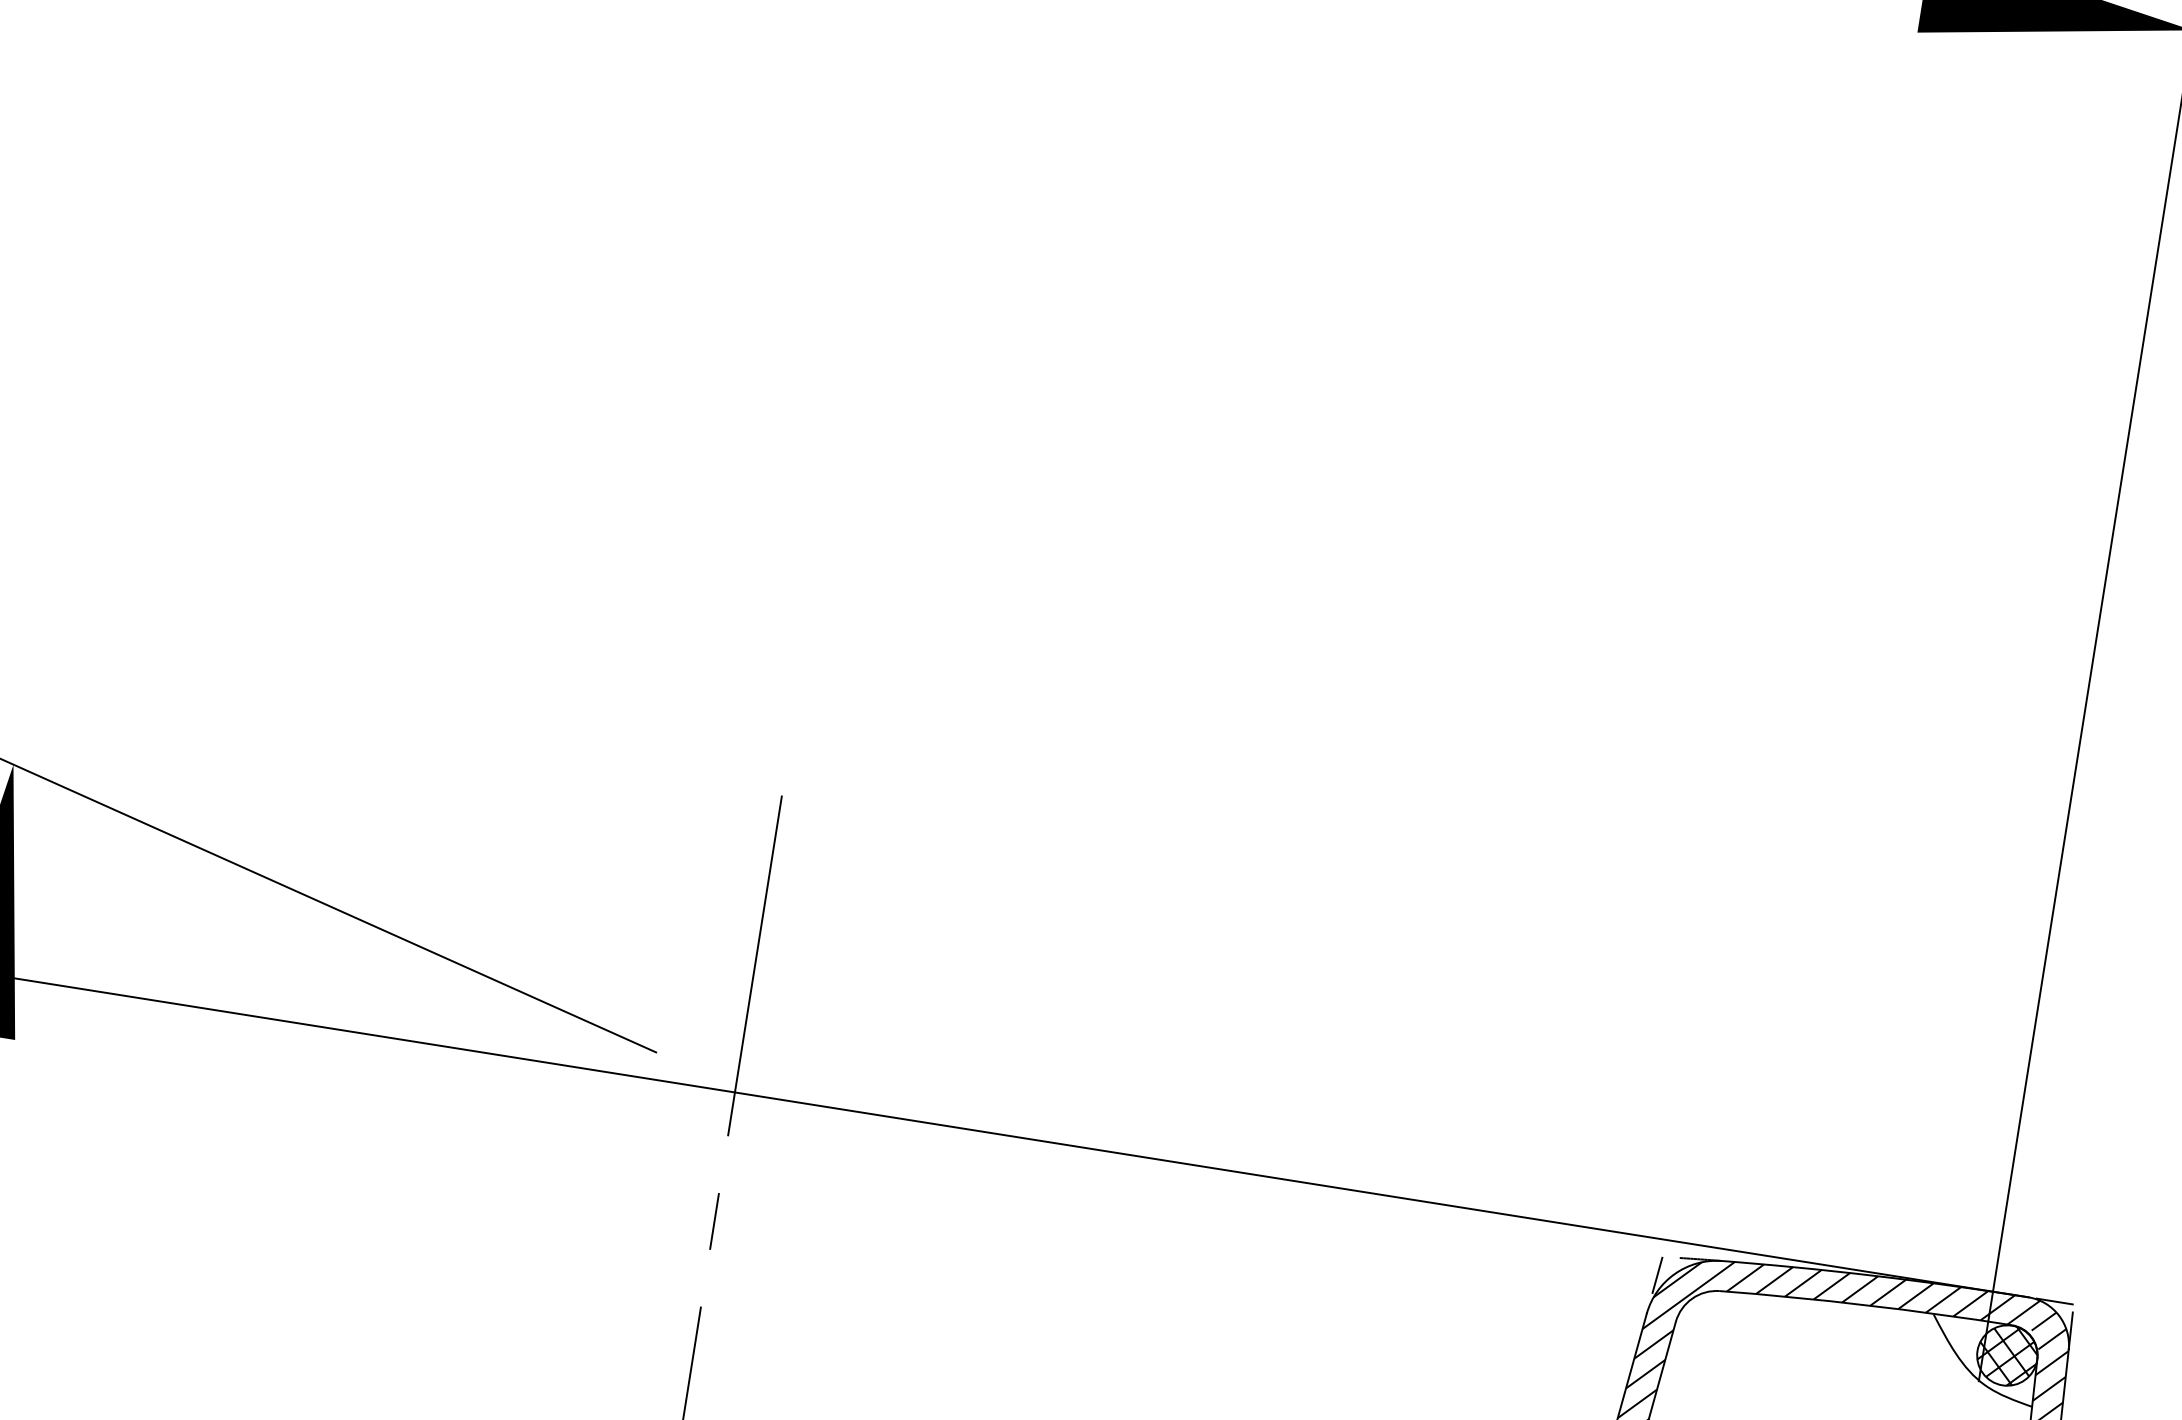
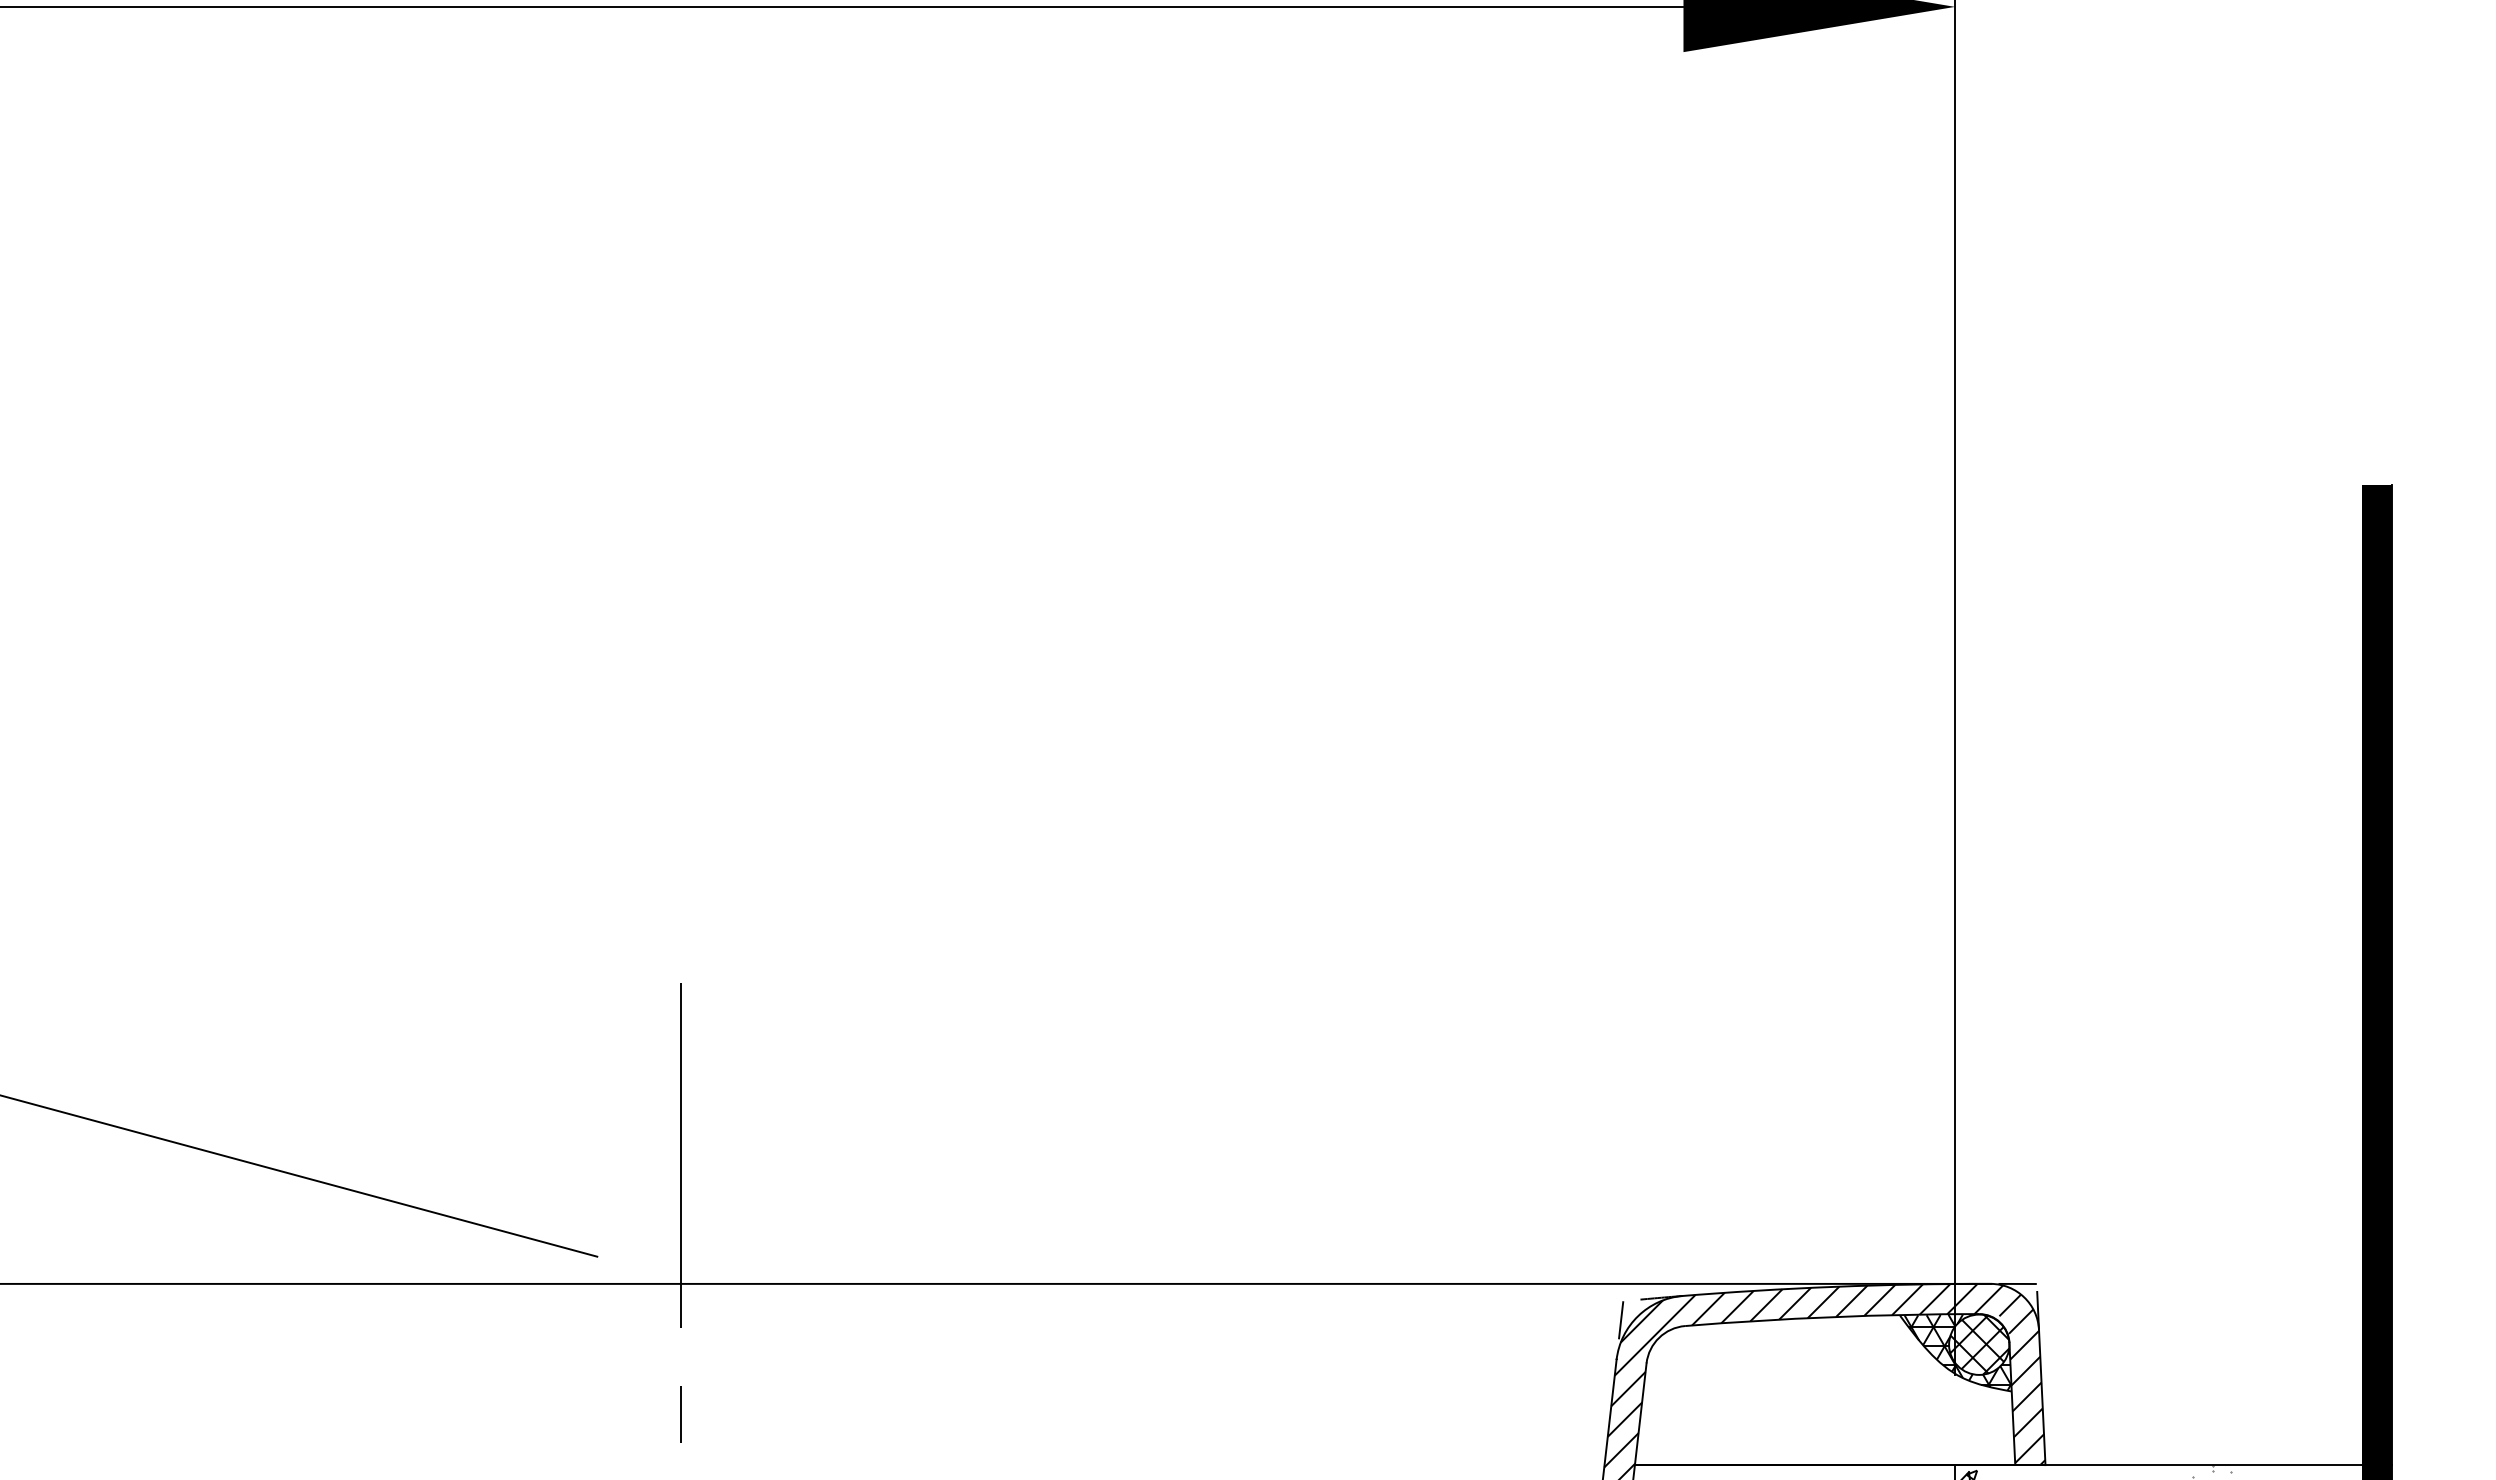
hatch: (1984, 1359) -> (1957, 1352), added

